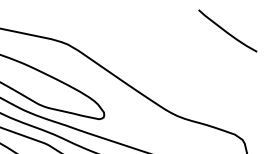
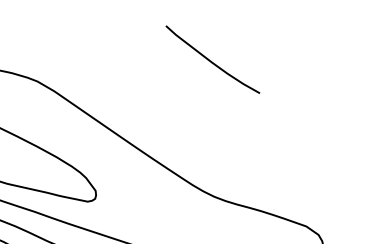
curve: (226, 30) -> (210, 58), moved

